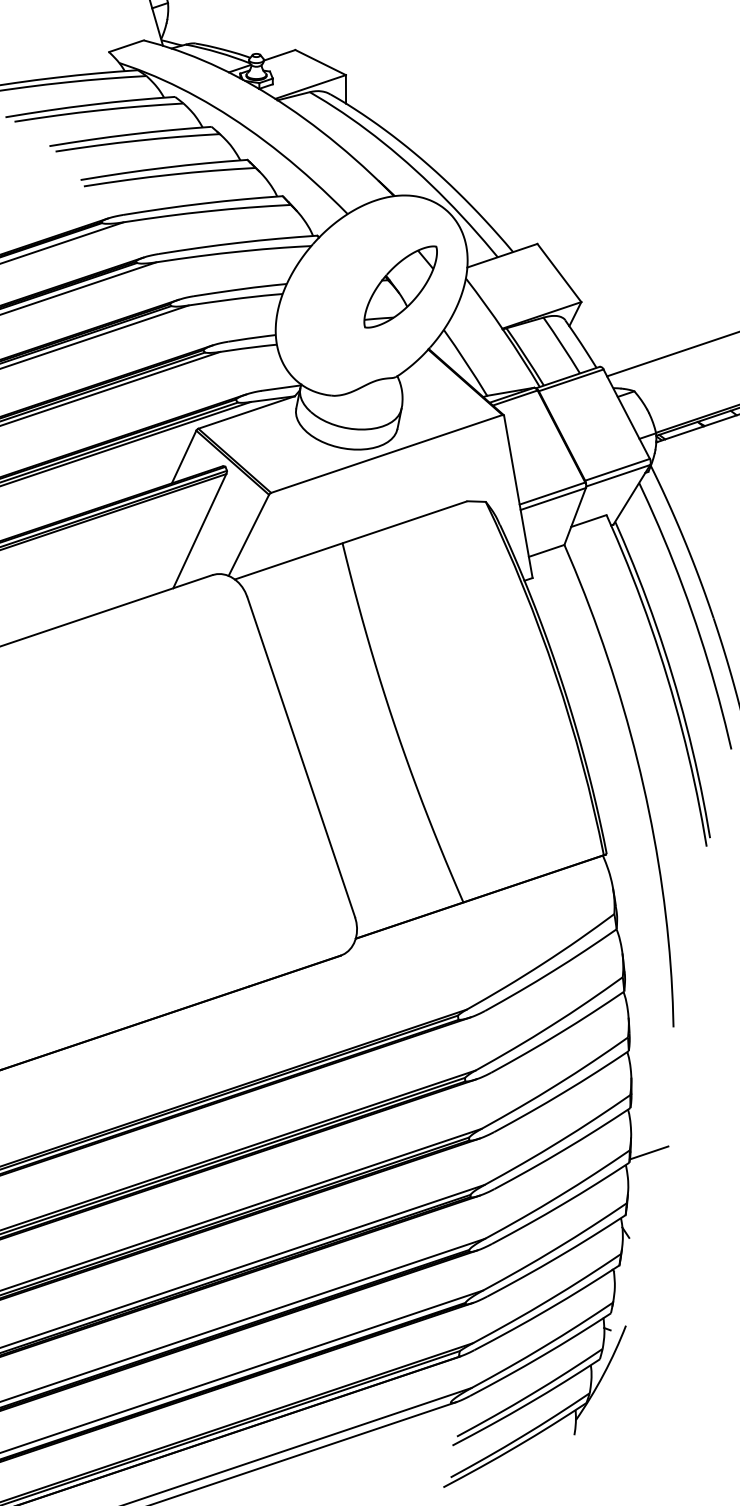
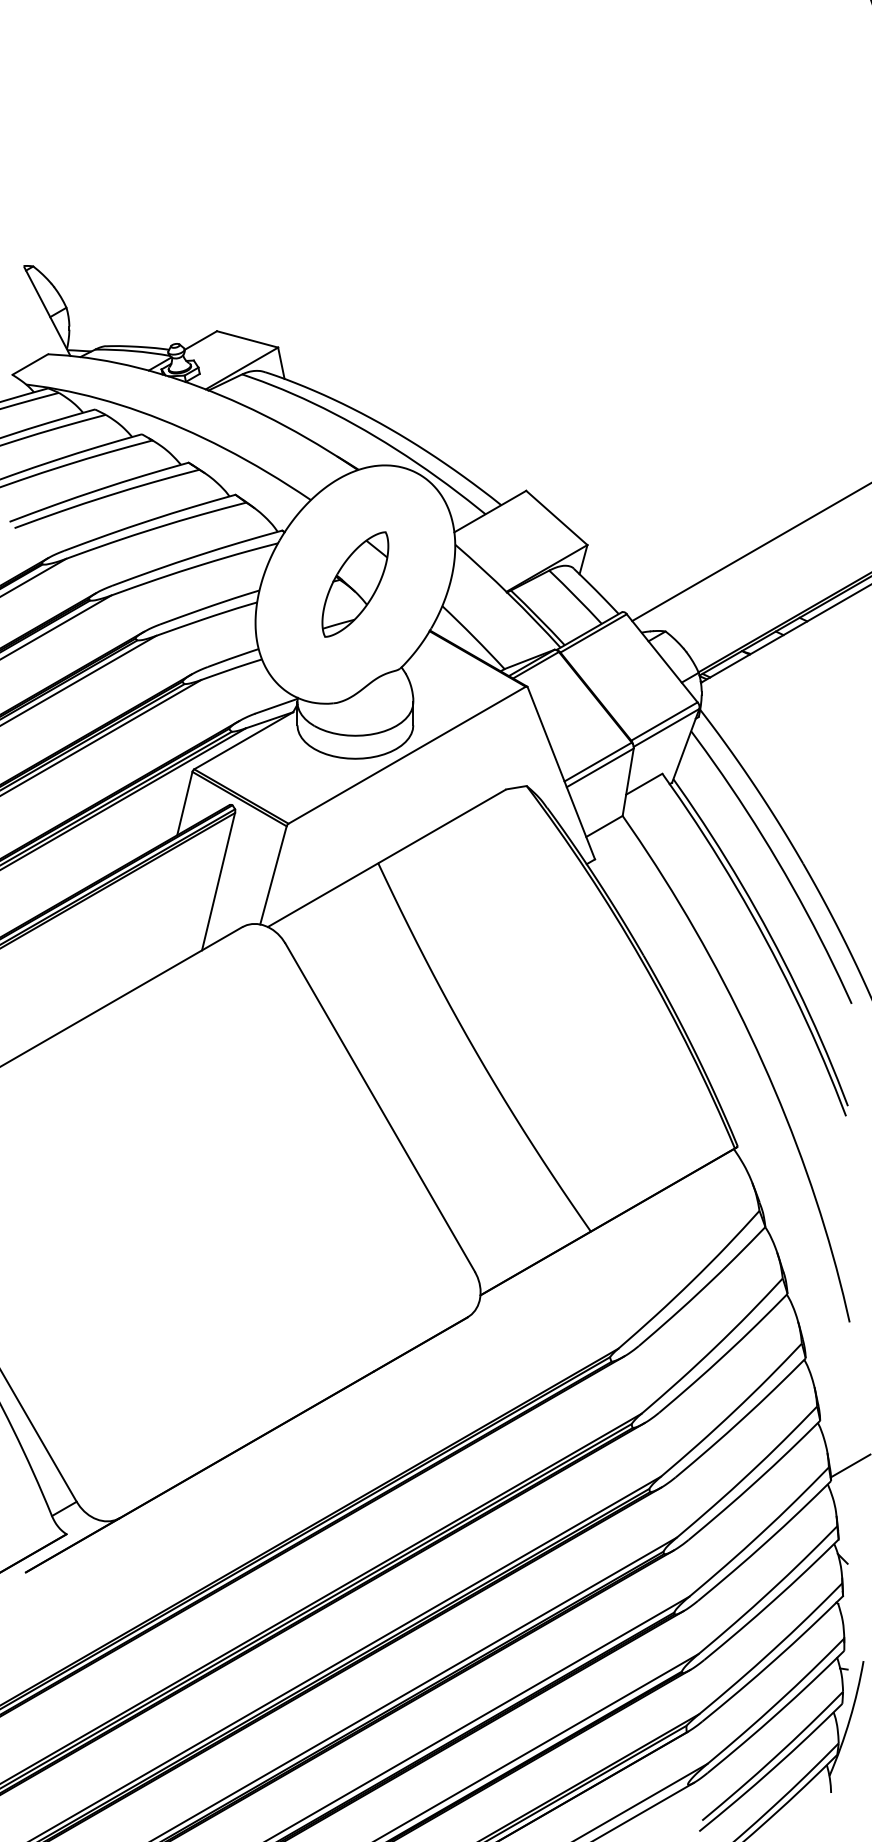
part: (400, 286) -> (355, 584), moved

